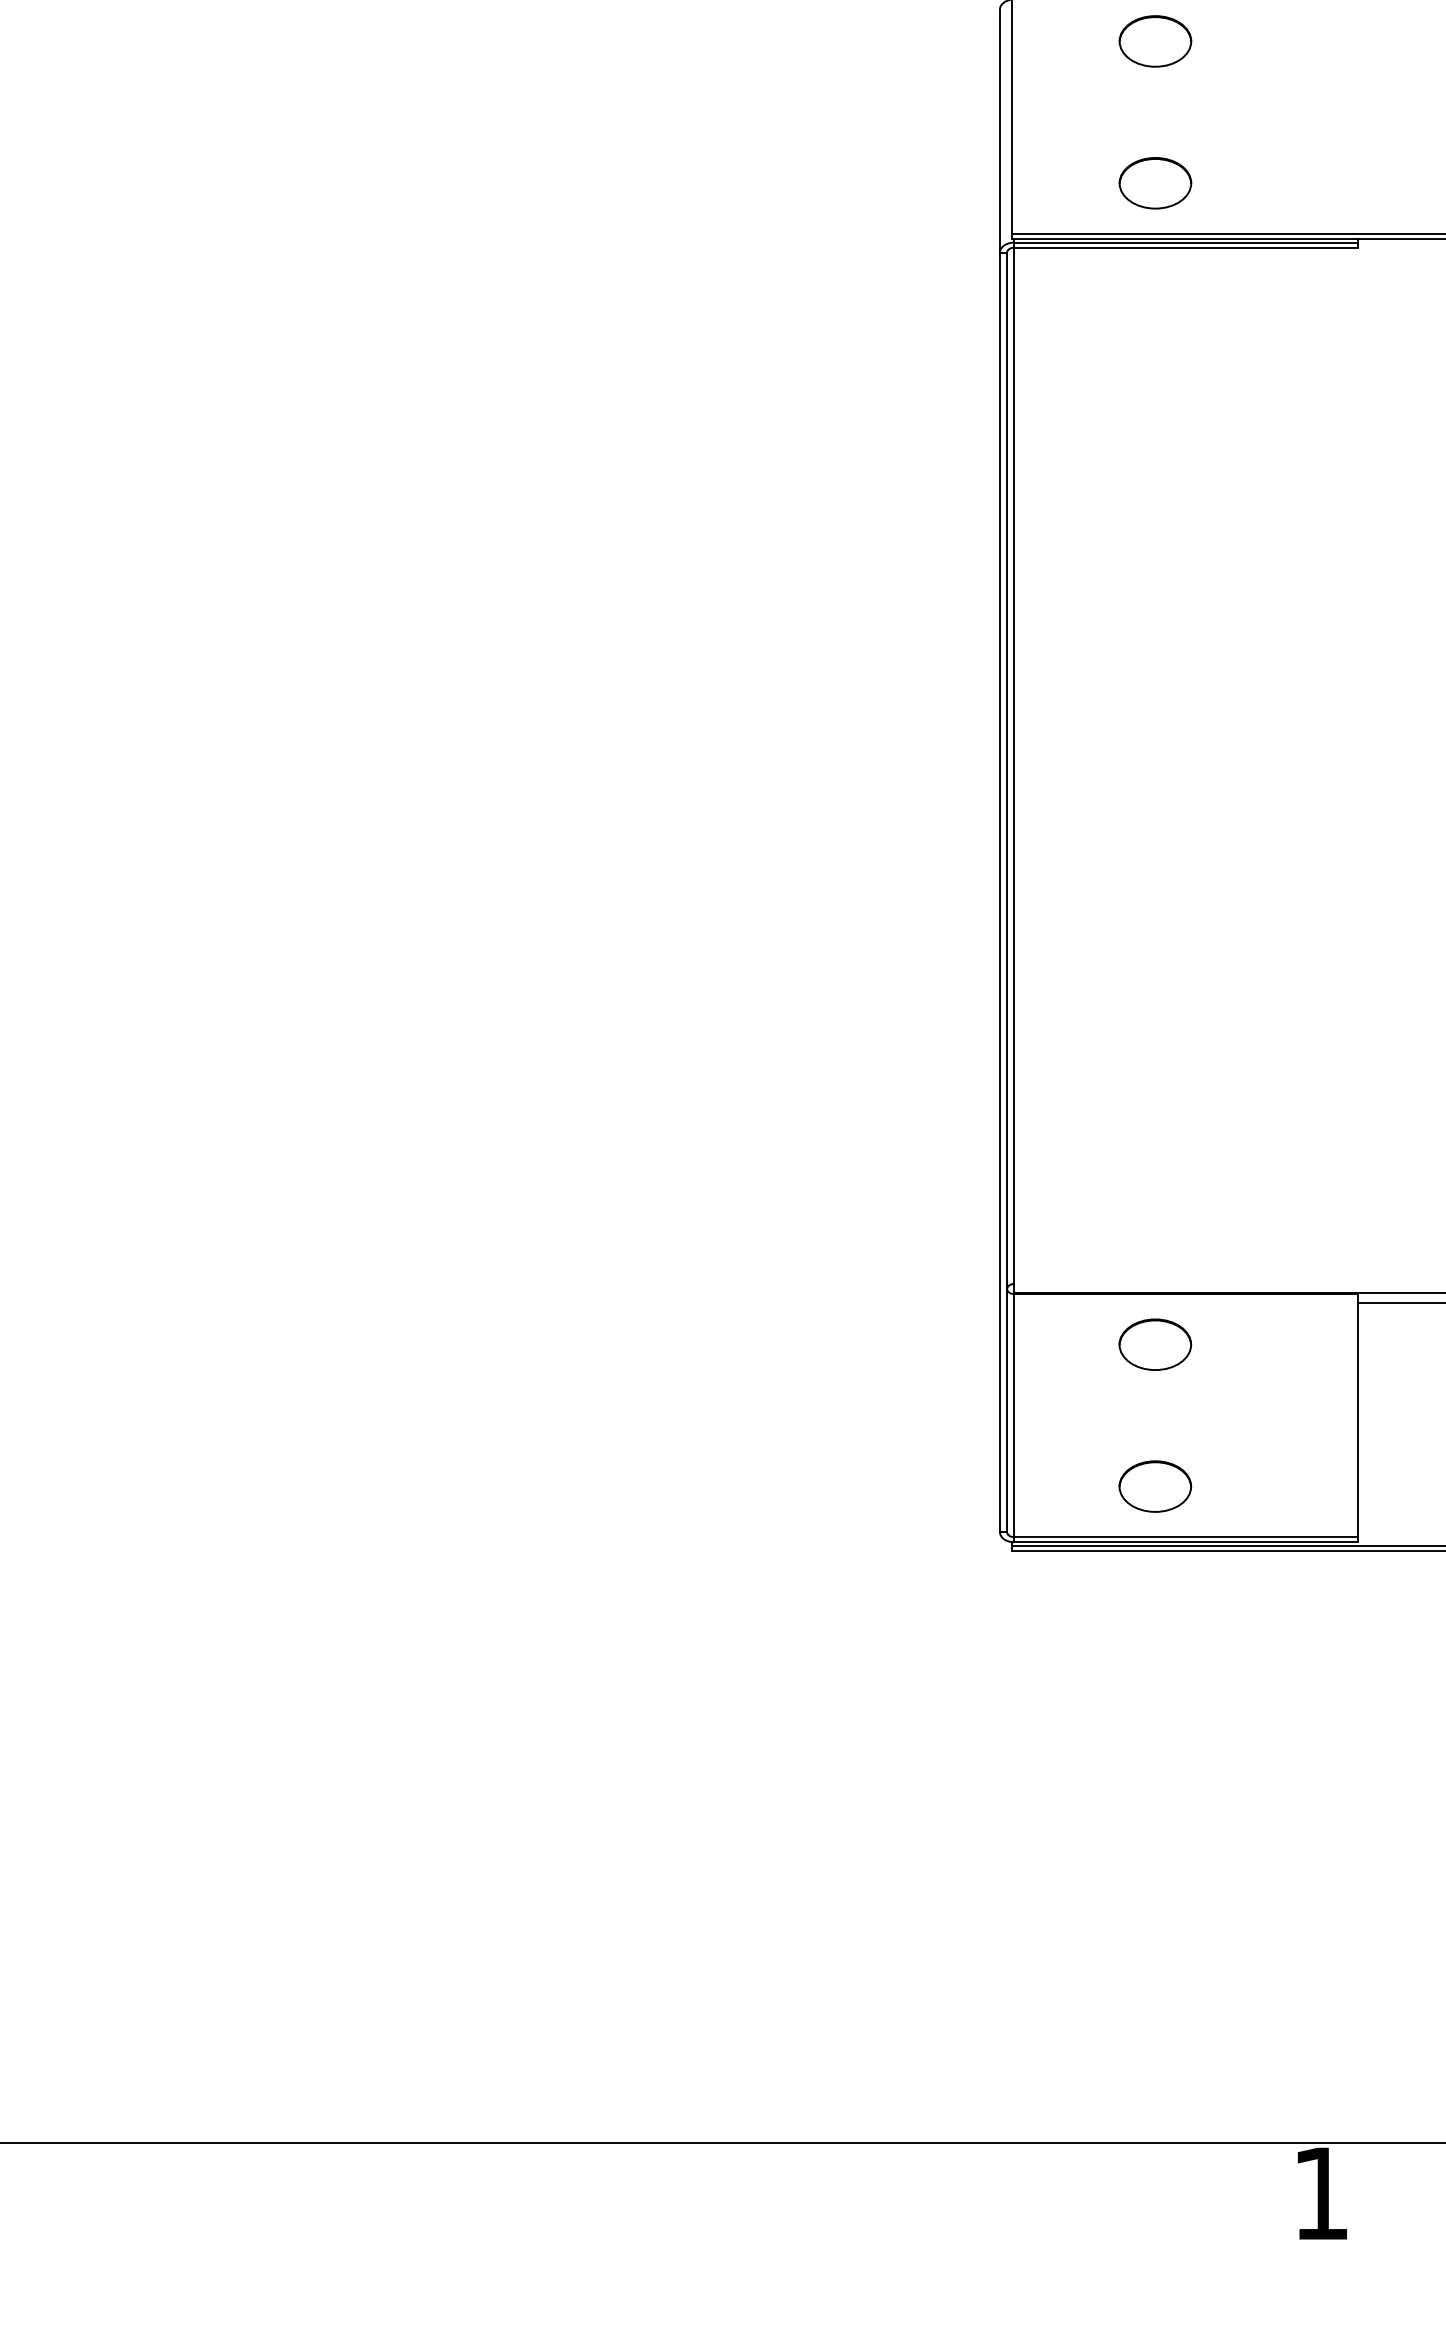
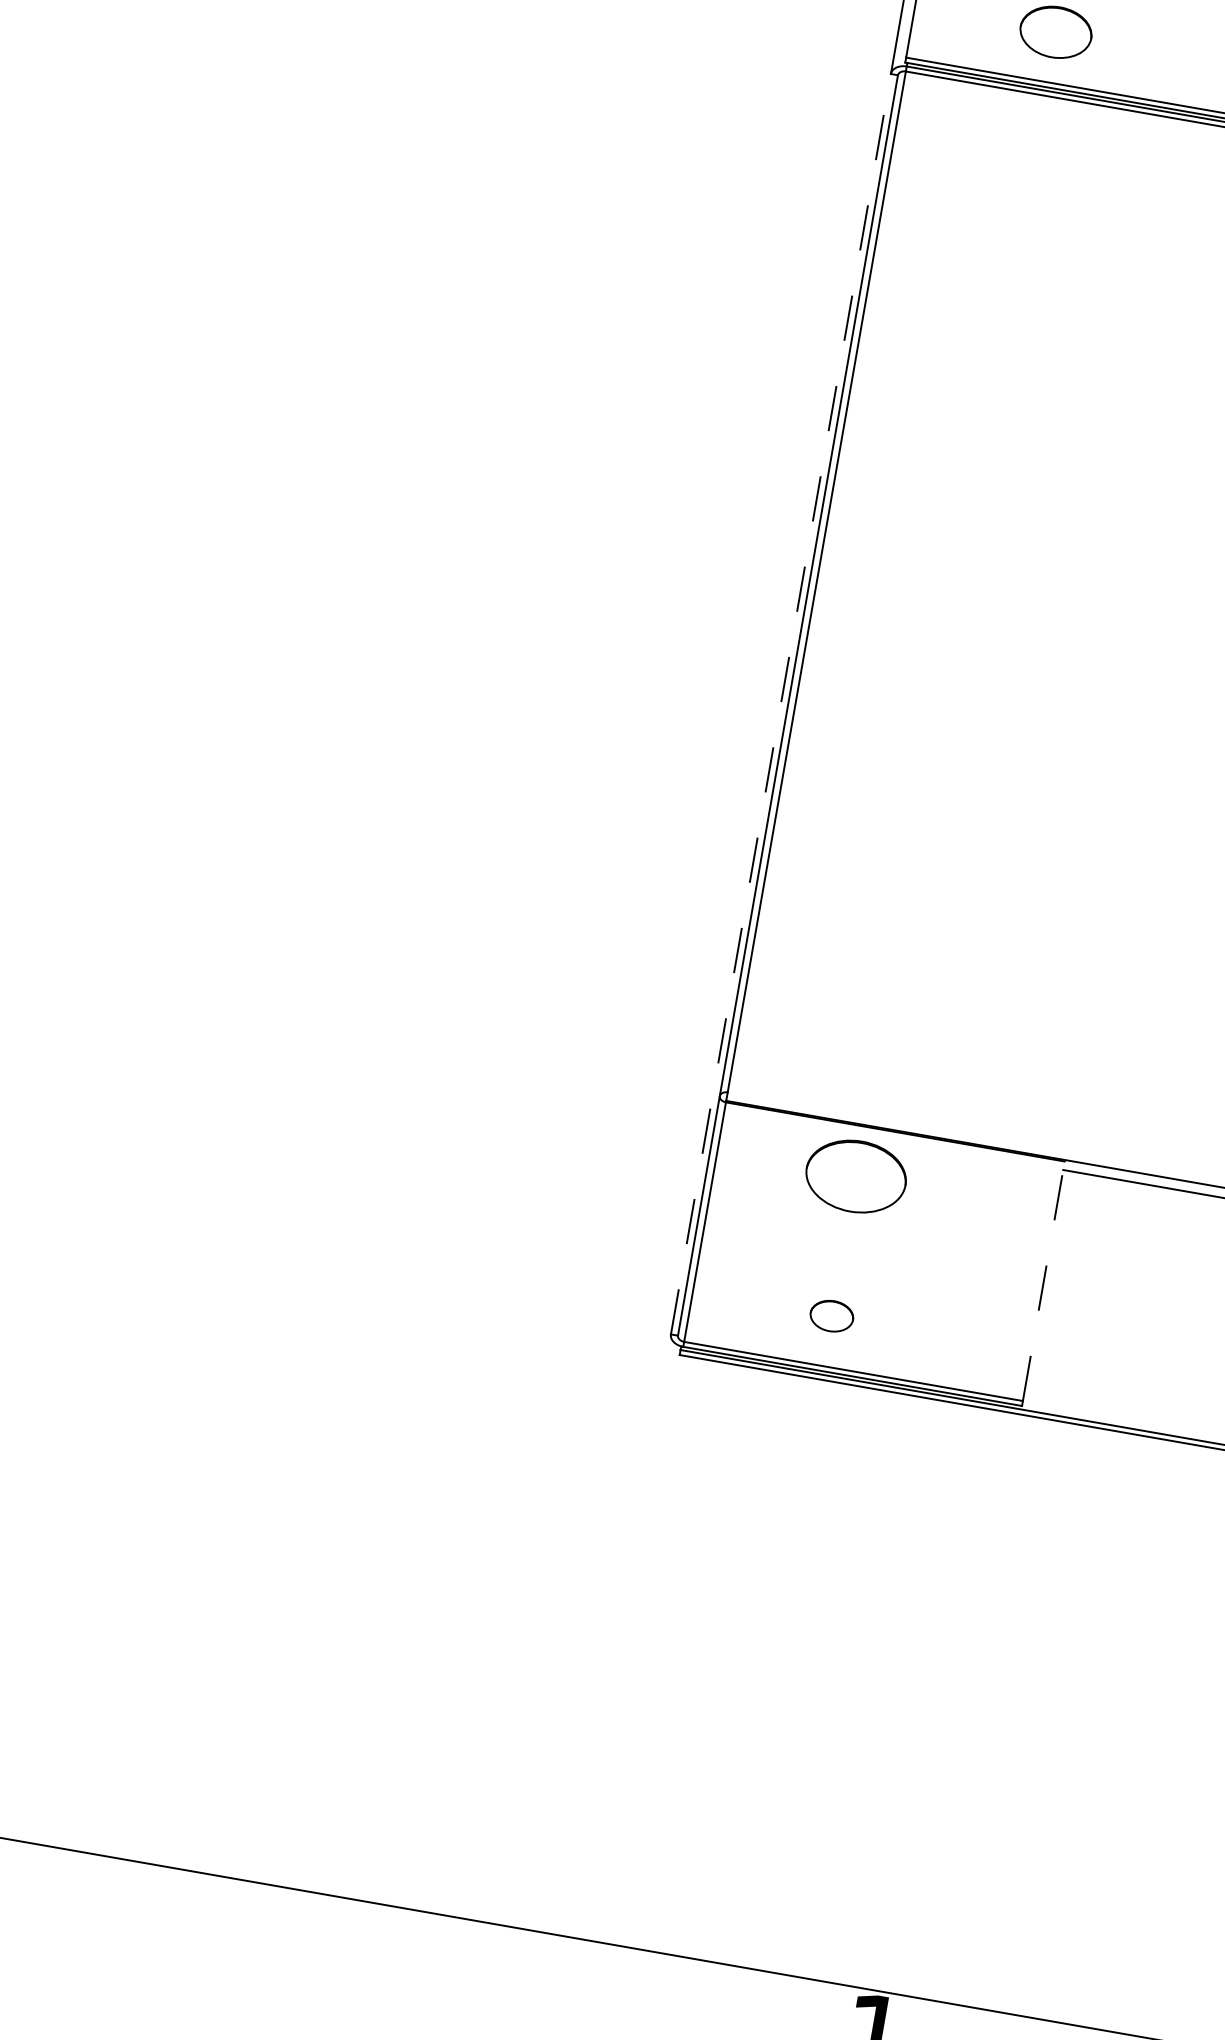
line: (999, 892) -> (780, 704), solid -> dashed
part: (1155, 1344) -> (856, 1176), size x1.4
line: (1358, 1415) -> (1044, 1281), solid -> dashed
part: (1155, 1486) -> (832, 1316), size x0.6

